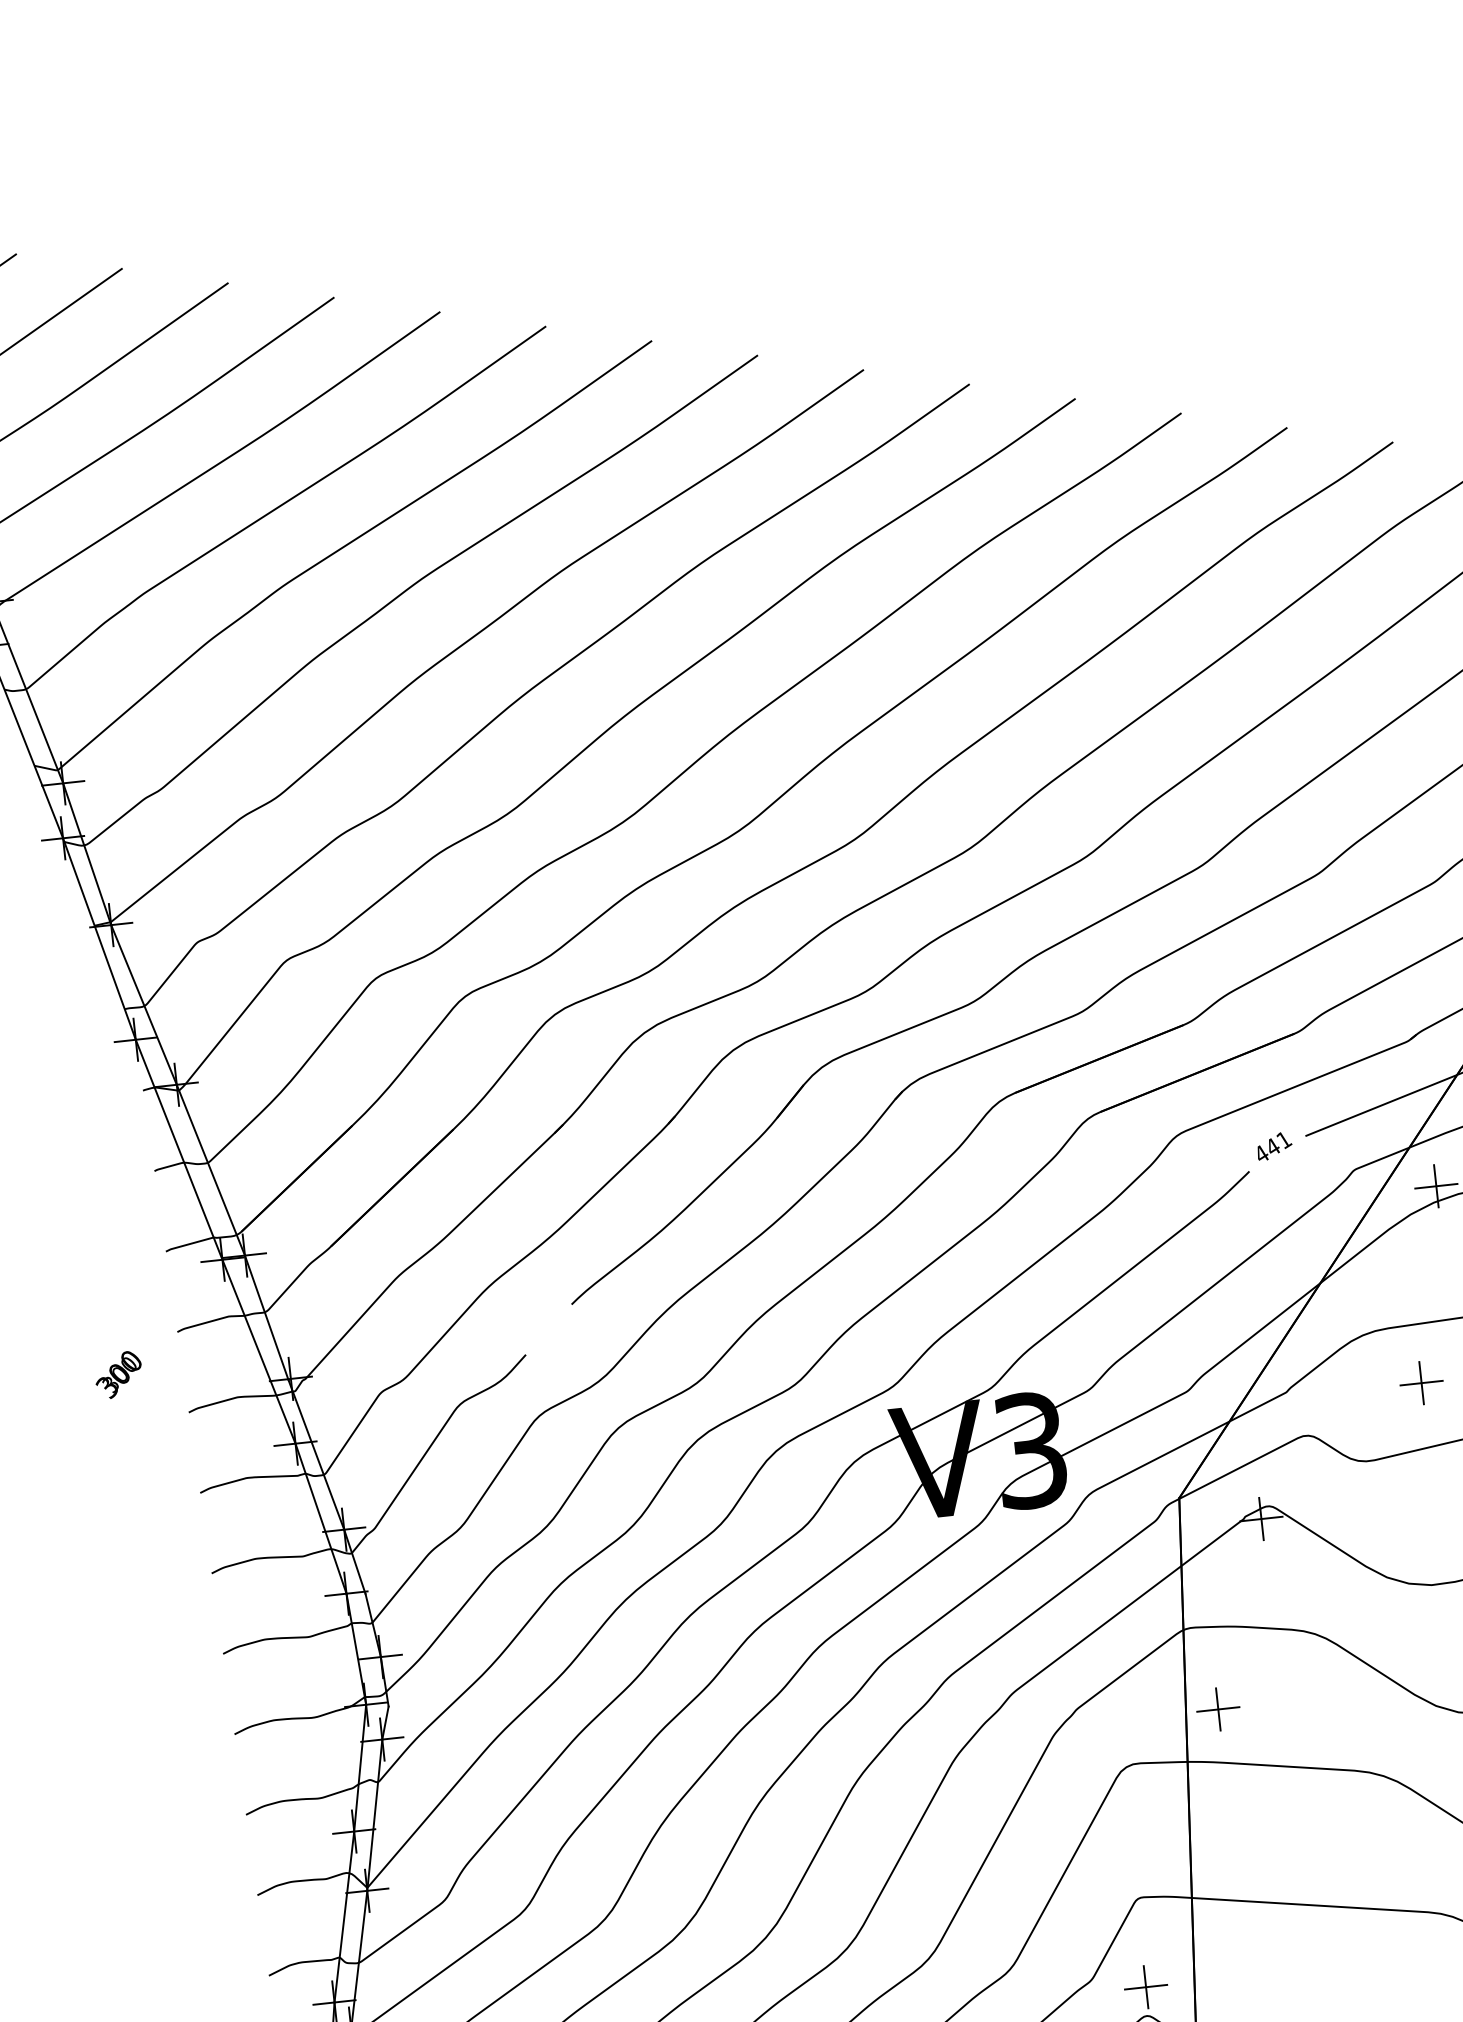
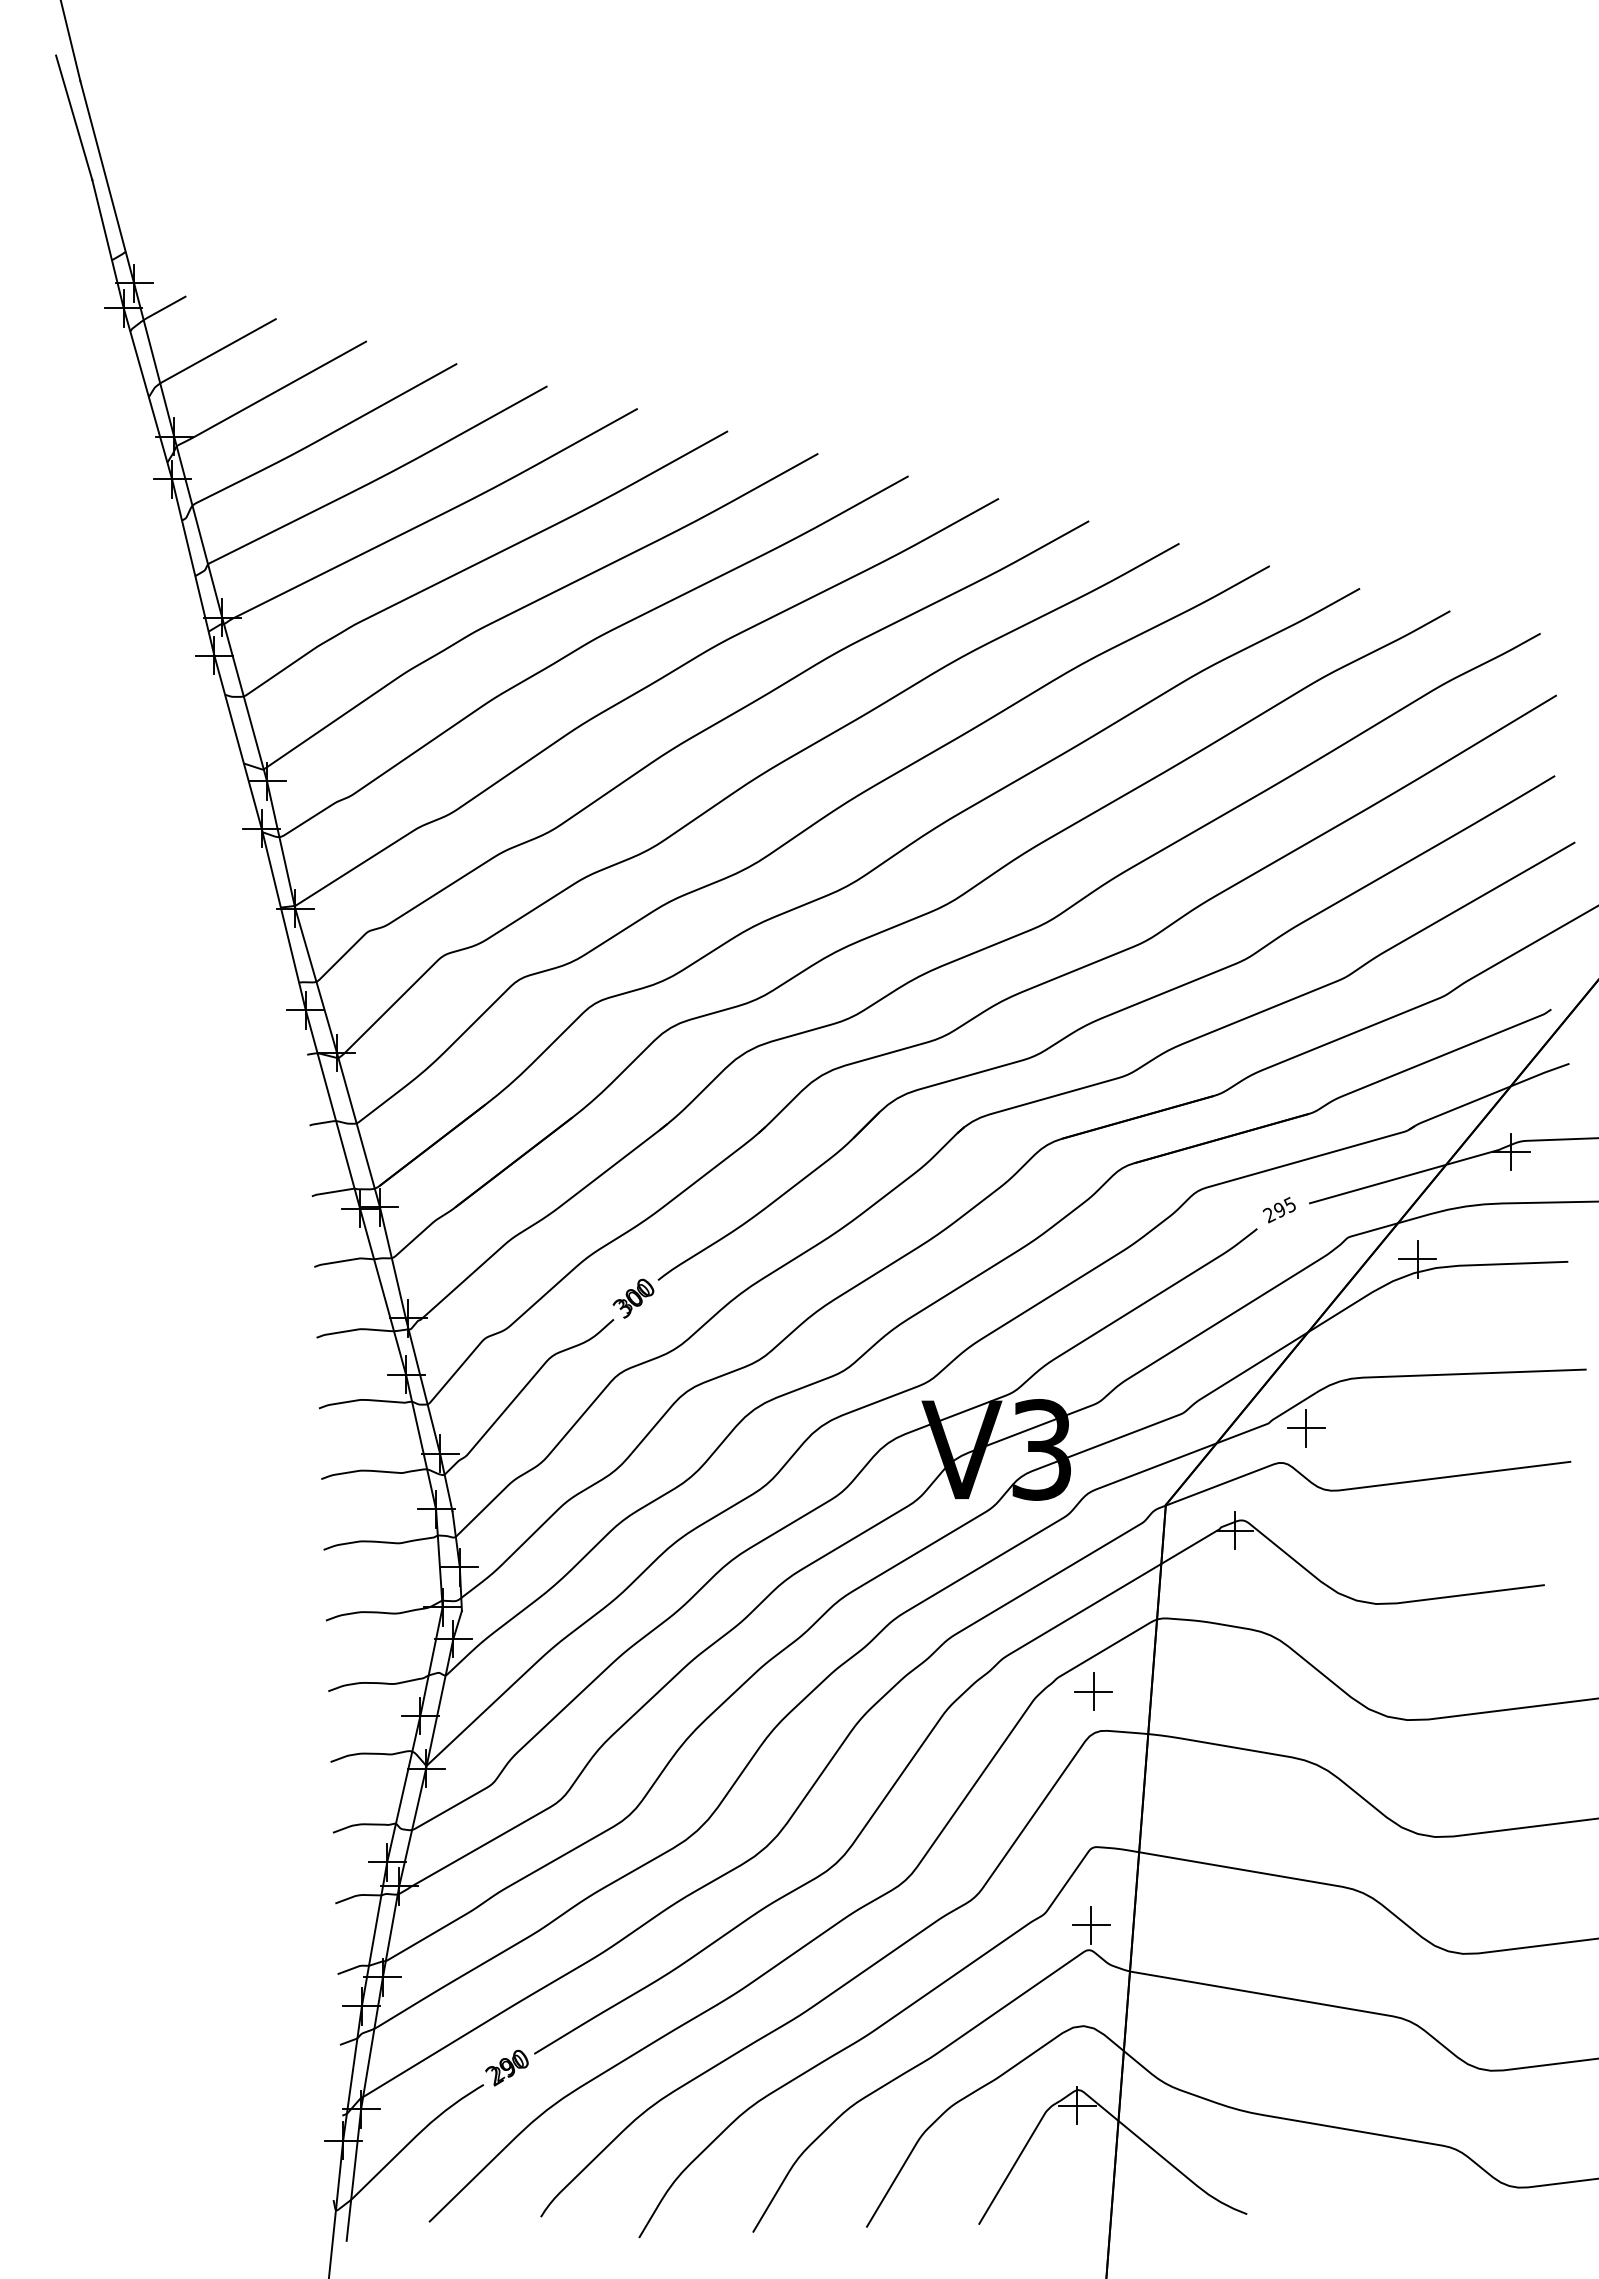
text: (1272, 1147) -> (1279, 1210), 441 -> 295
text: (118, 1374) -> (633, 1298), moved
part: (1421, 1383) -> (1306, 1428), moved
part: (1218, 1709) -> (1093, 1691), moved

